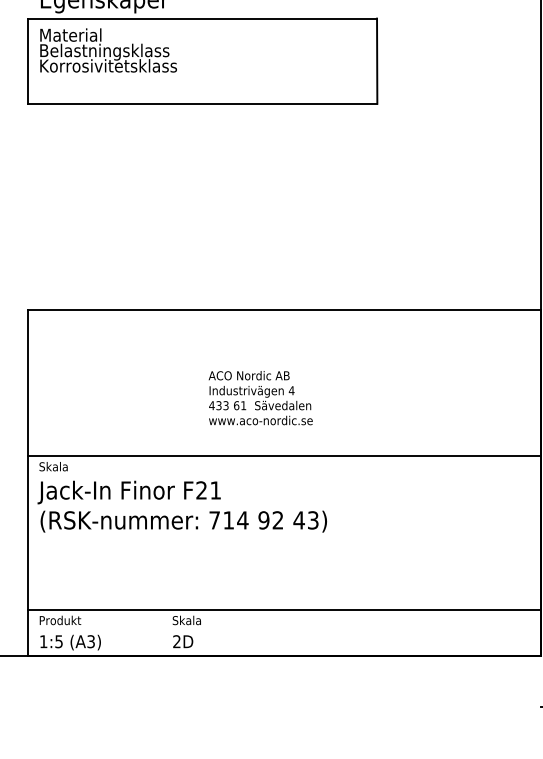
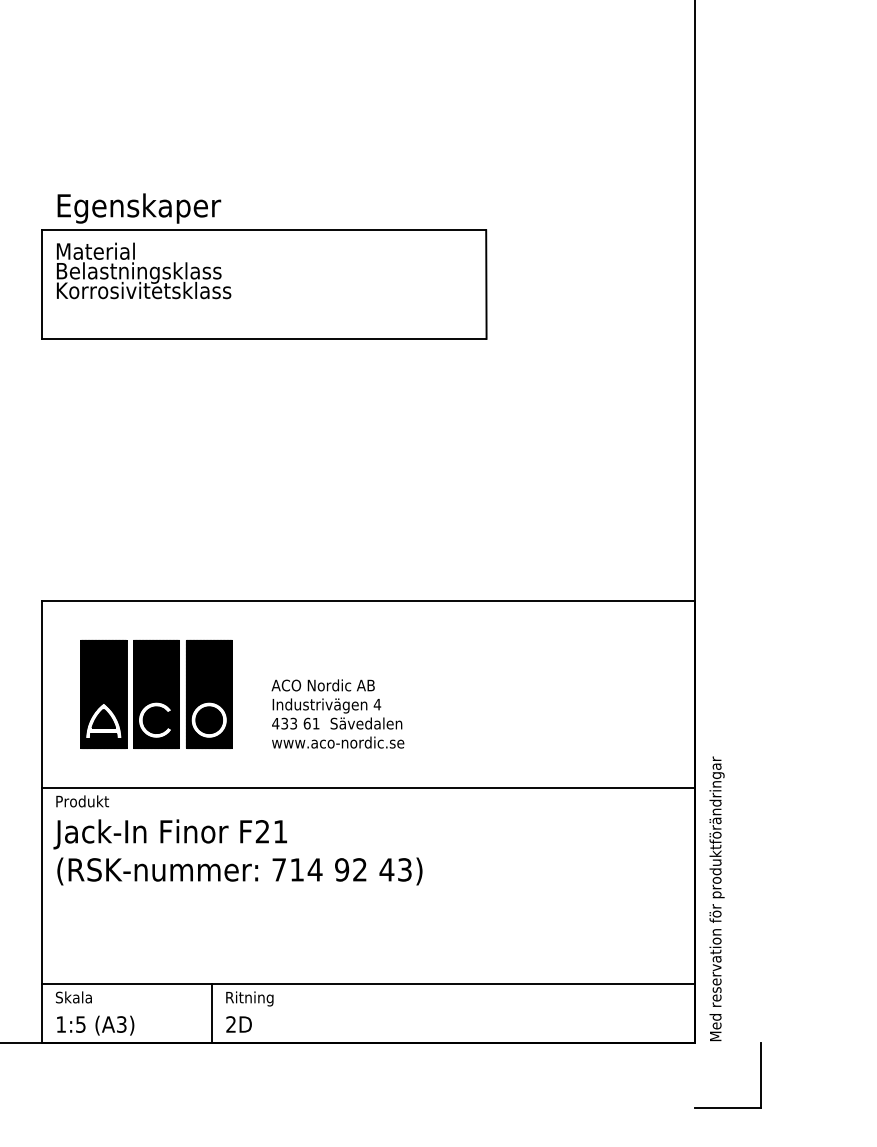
part: (118, 382) -> (156, 694), added
text: (60, 466) -> (82, 801), Skala -> Produkt
text: (60, 620) -> (82, 997), Produkt -> Skala
text: (191, 621) -> (249, 998), Skala -> Ritning
line: (161, 632) -> (211, 1012), added

